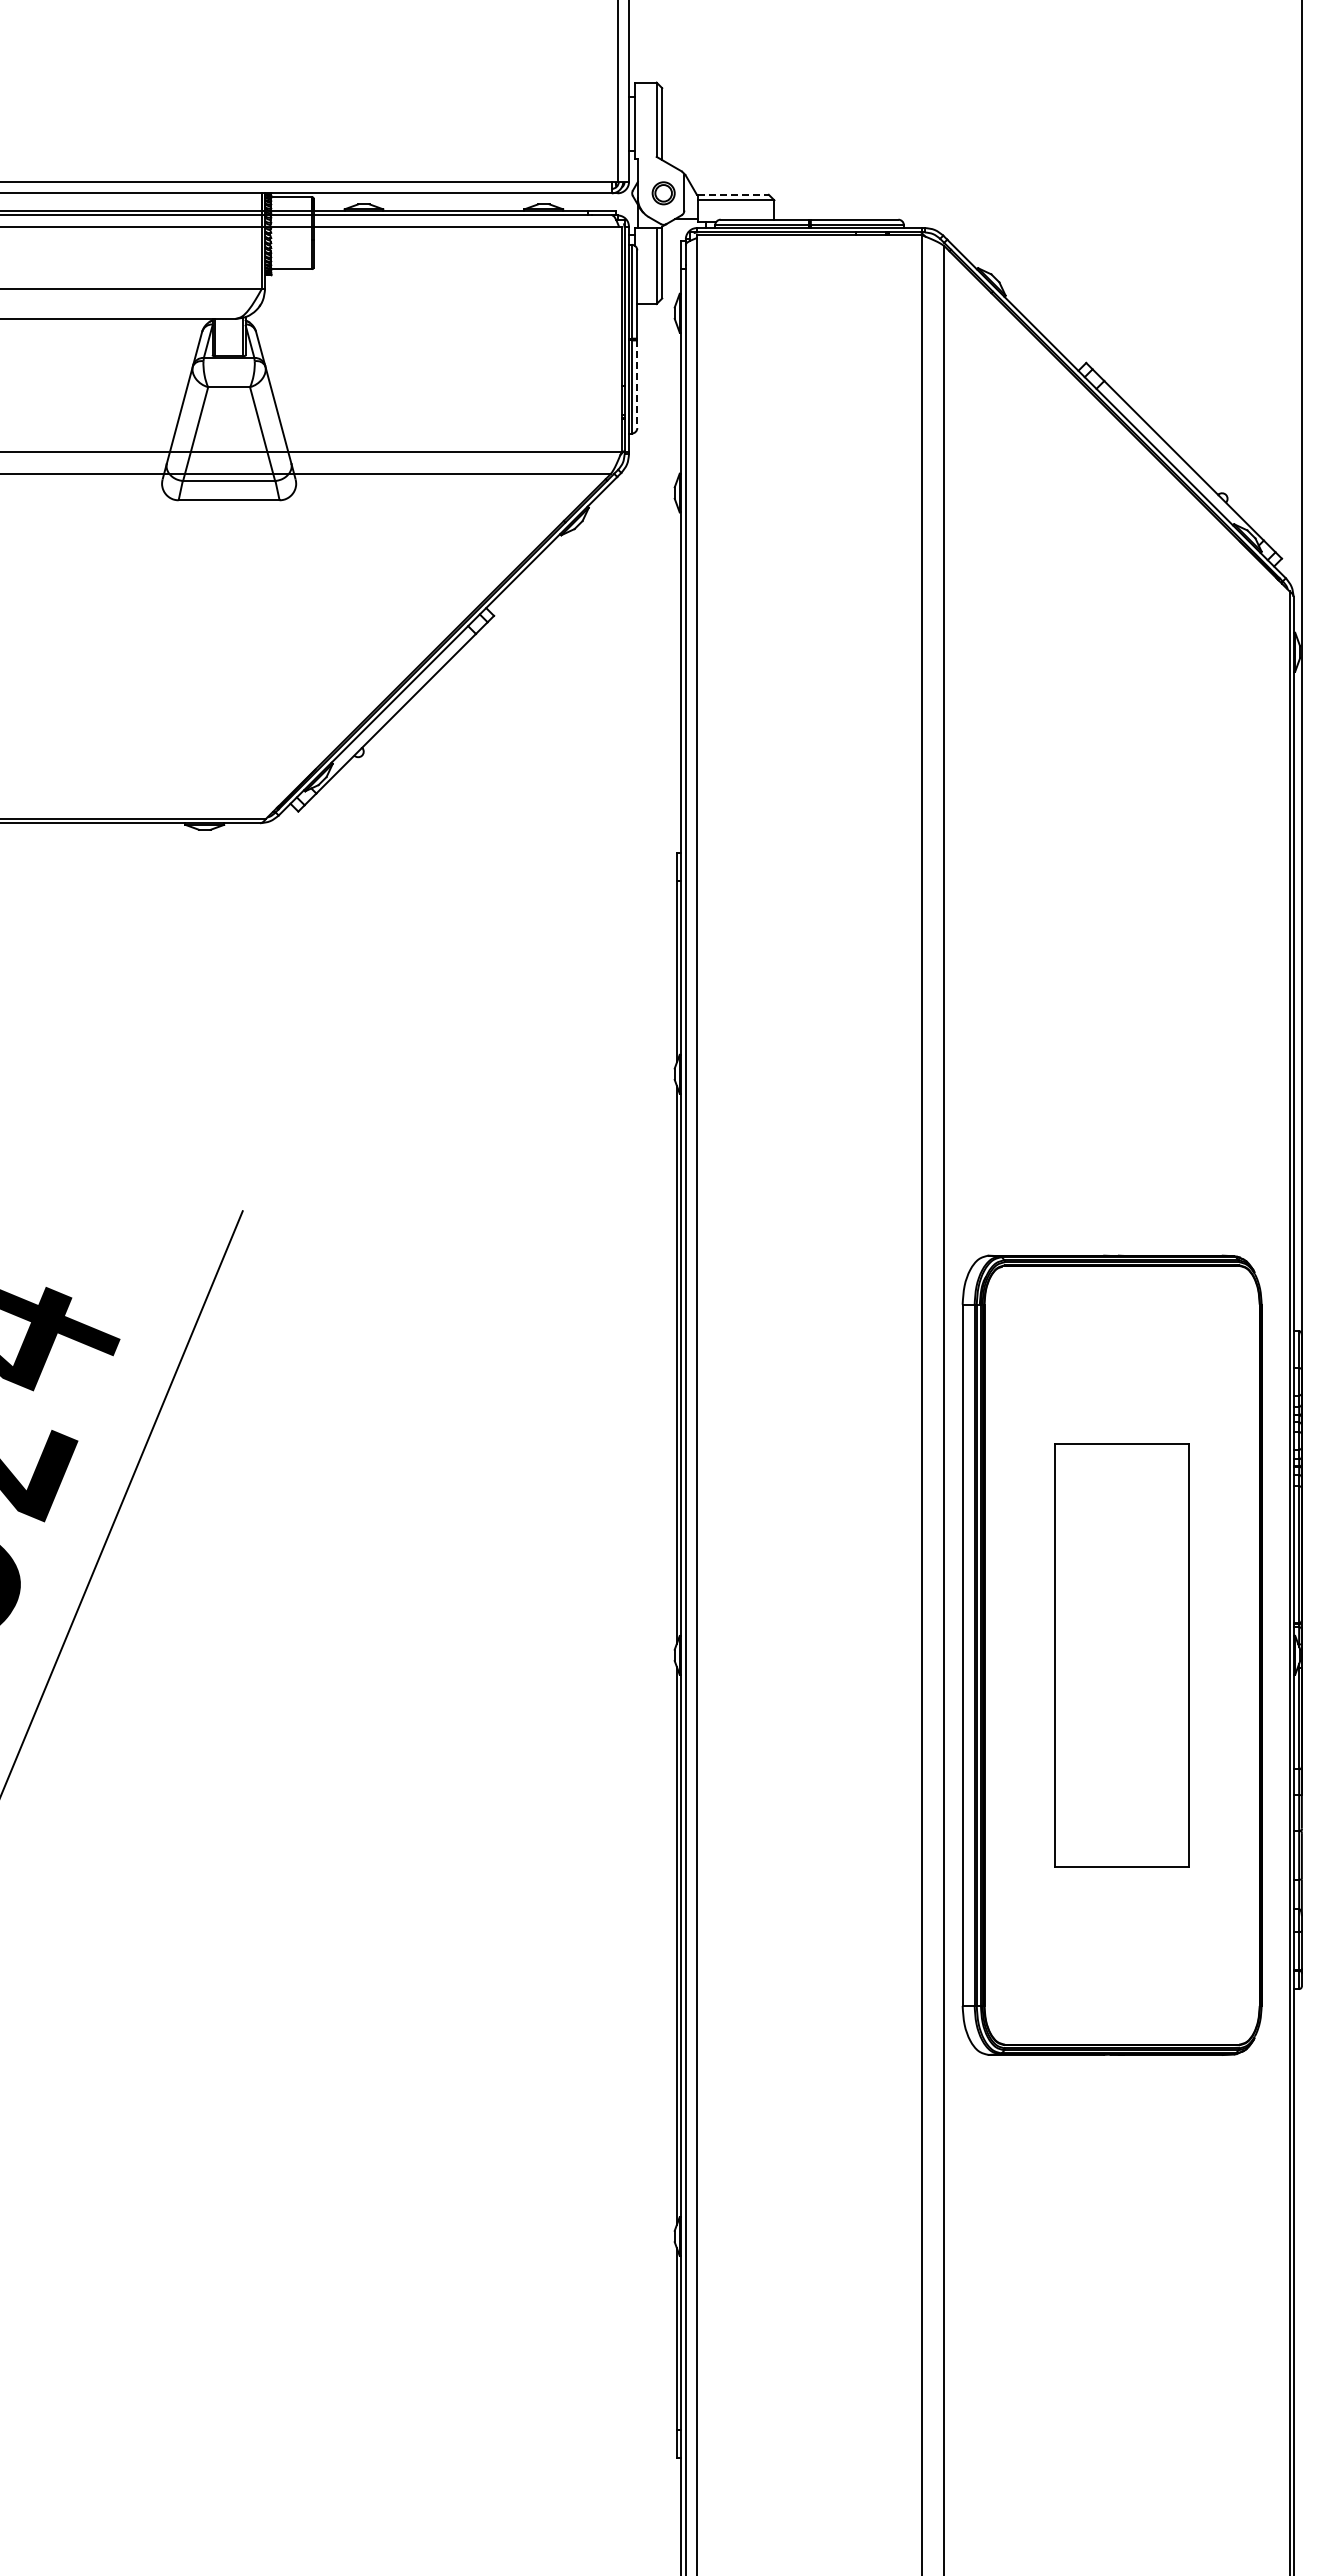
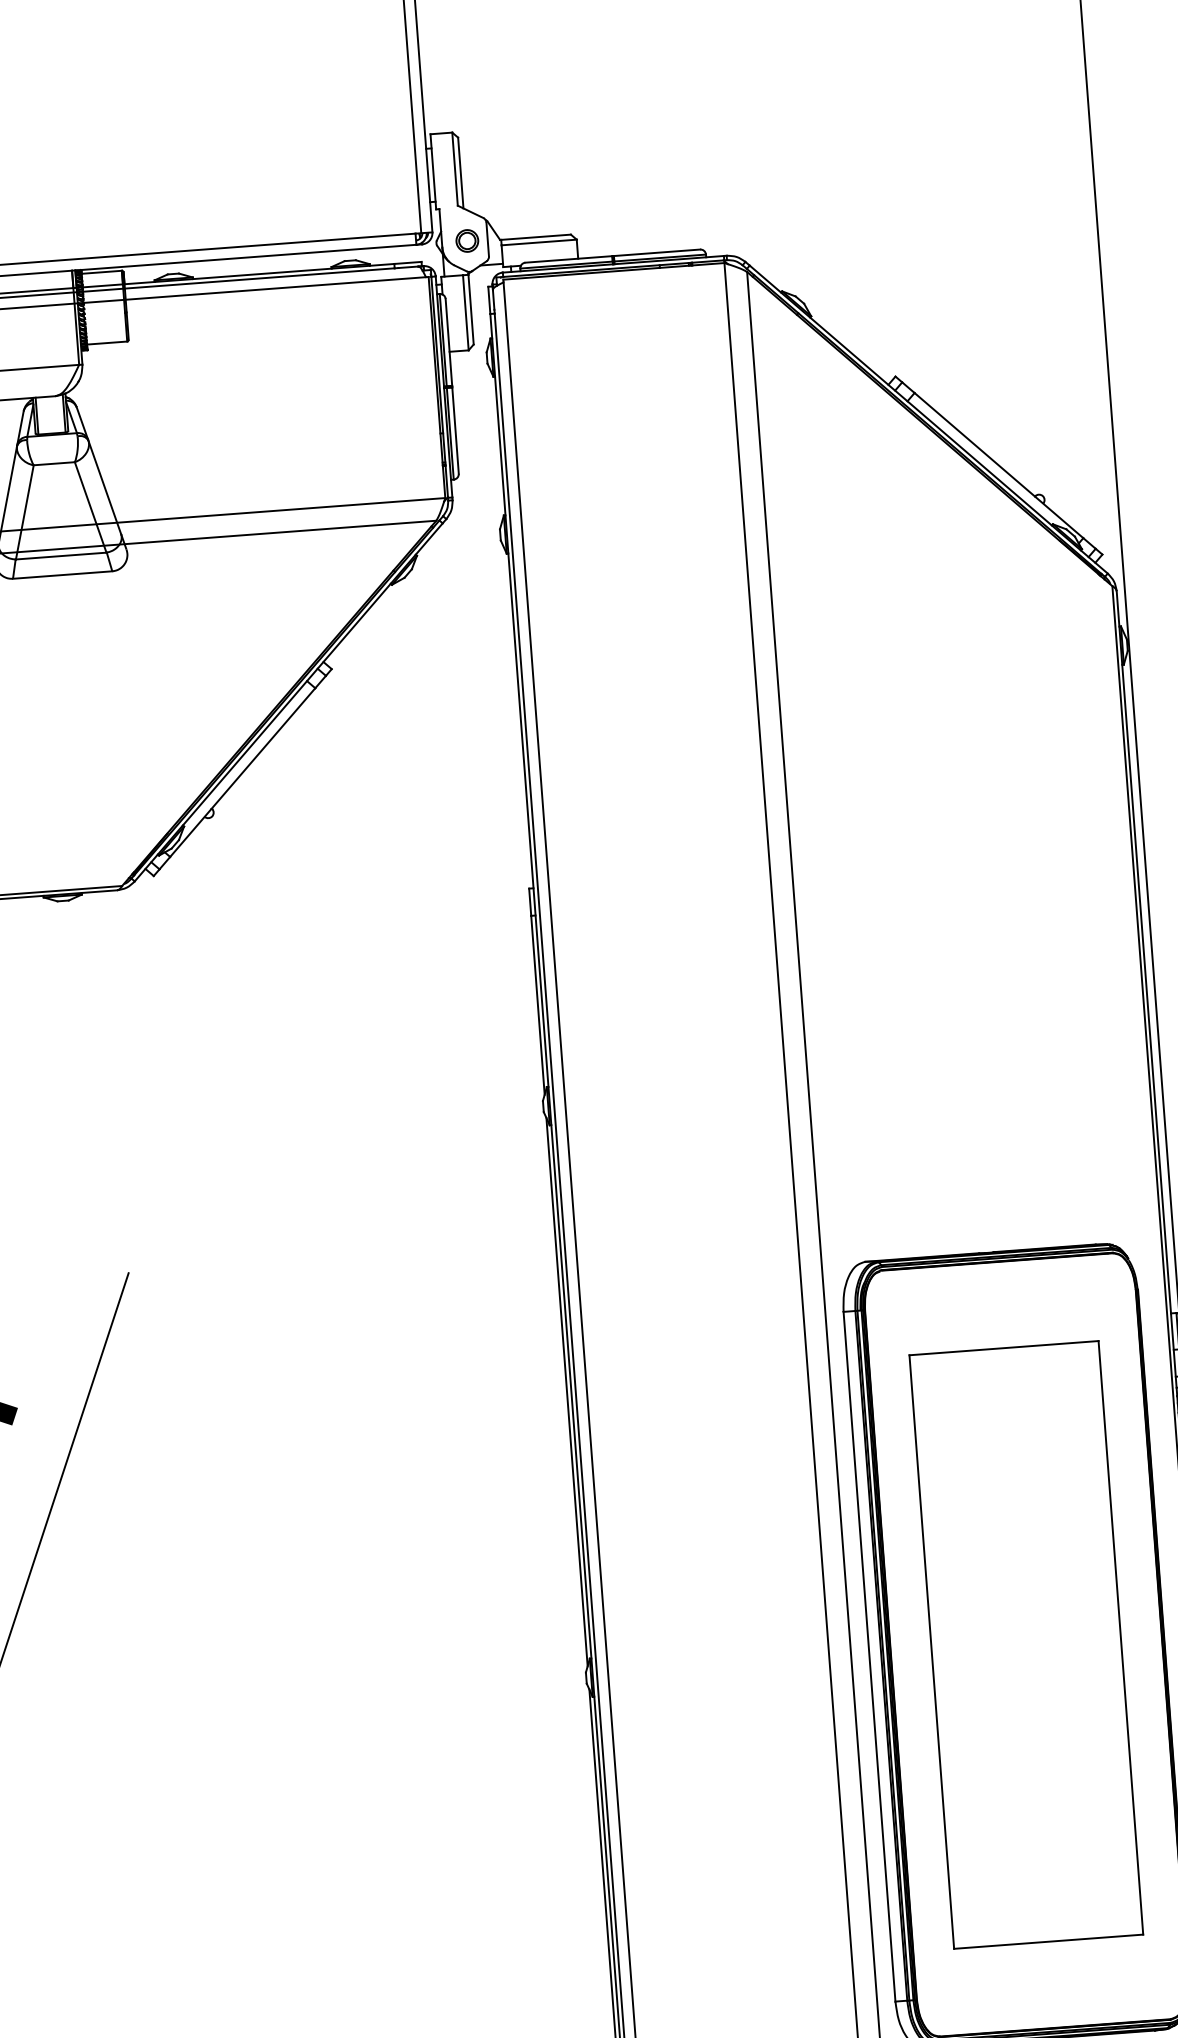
line: (733, 194) -> (536, 236), dashed -> solid
line: (637, 384) -> (455, 430), dashed -> solid
part: (1121, 1655) -> (1025, 1645), size x1.43

